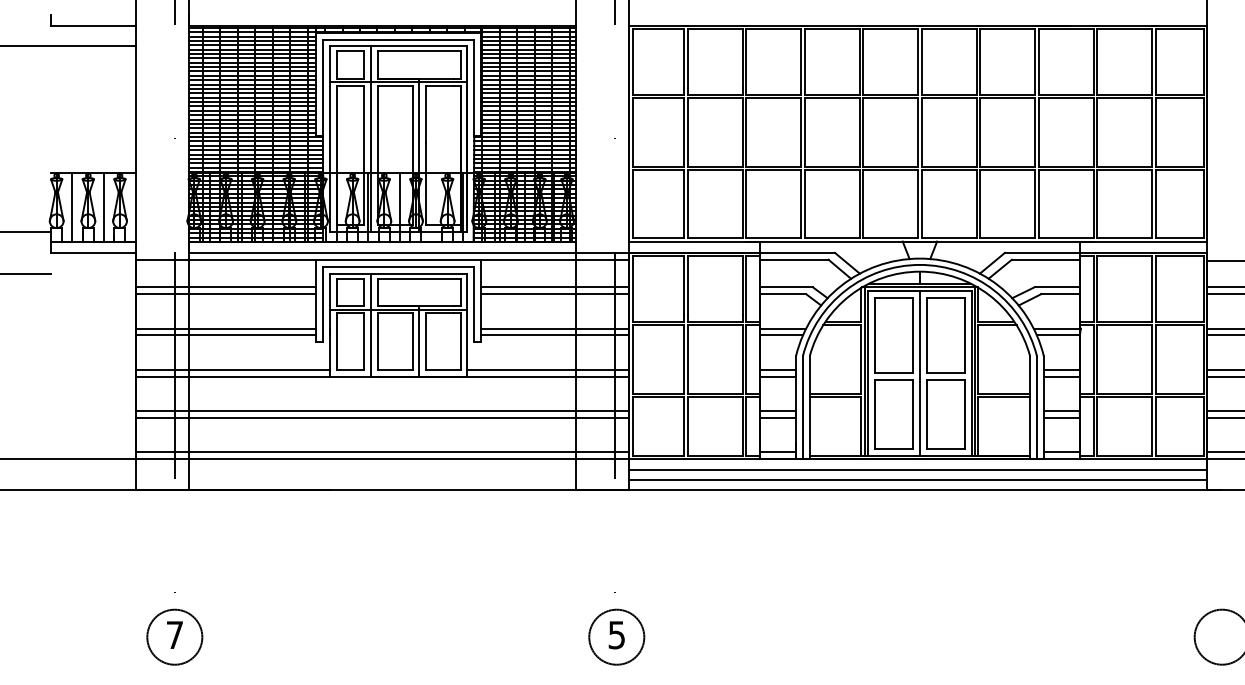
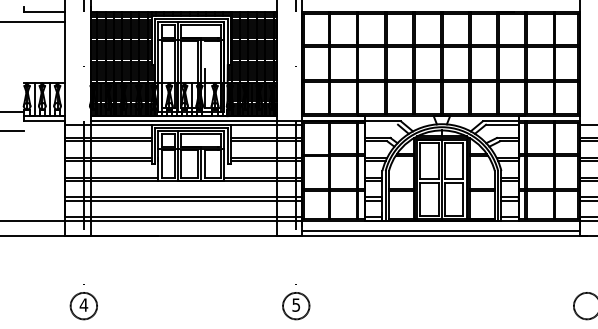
line: (425, 113) -> (204, 54), removed
line: (794, 259) -> (381, 124), removed
line: (916, 469) -> (440, 225), removed
text: (174, 633) -> (83, 304), 7 -> 4

